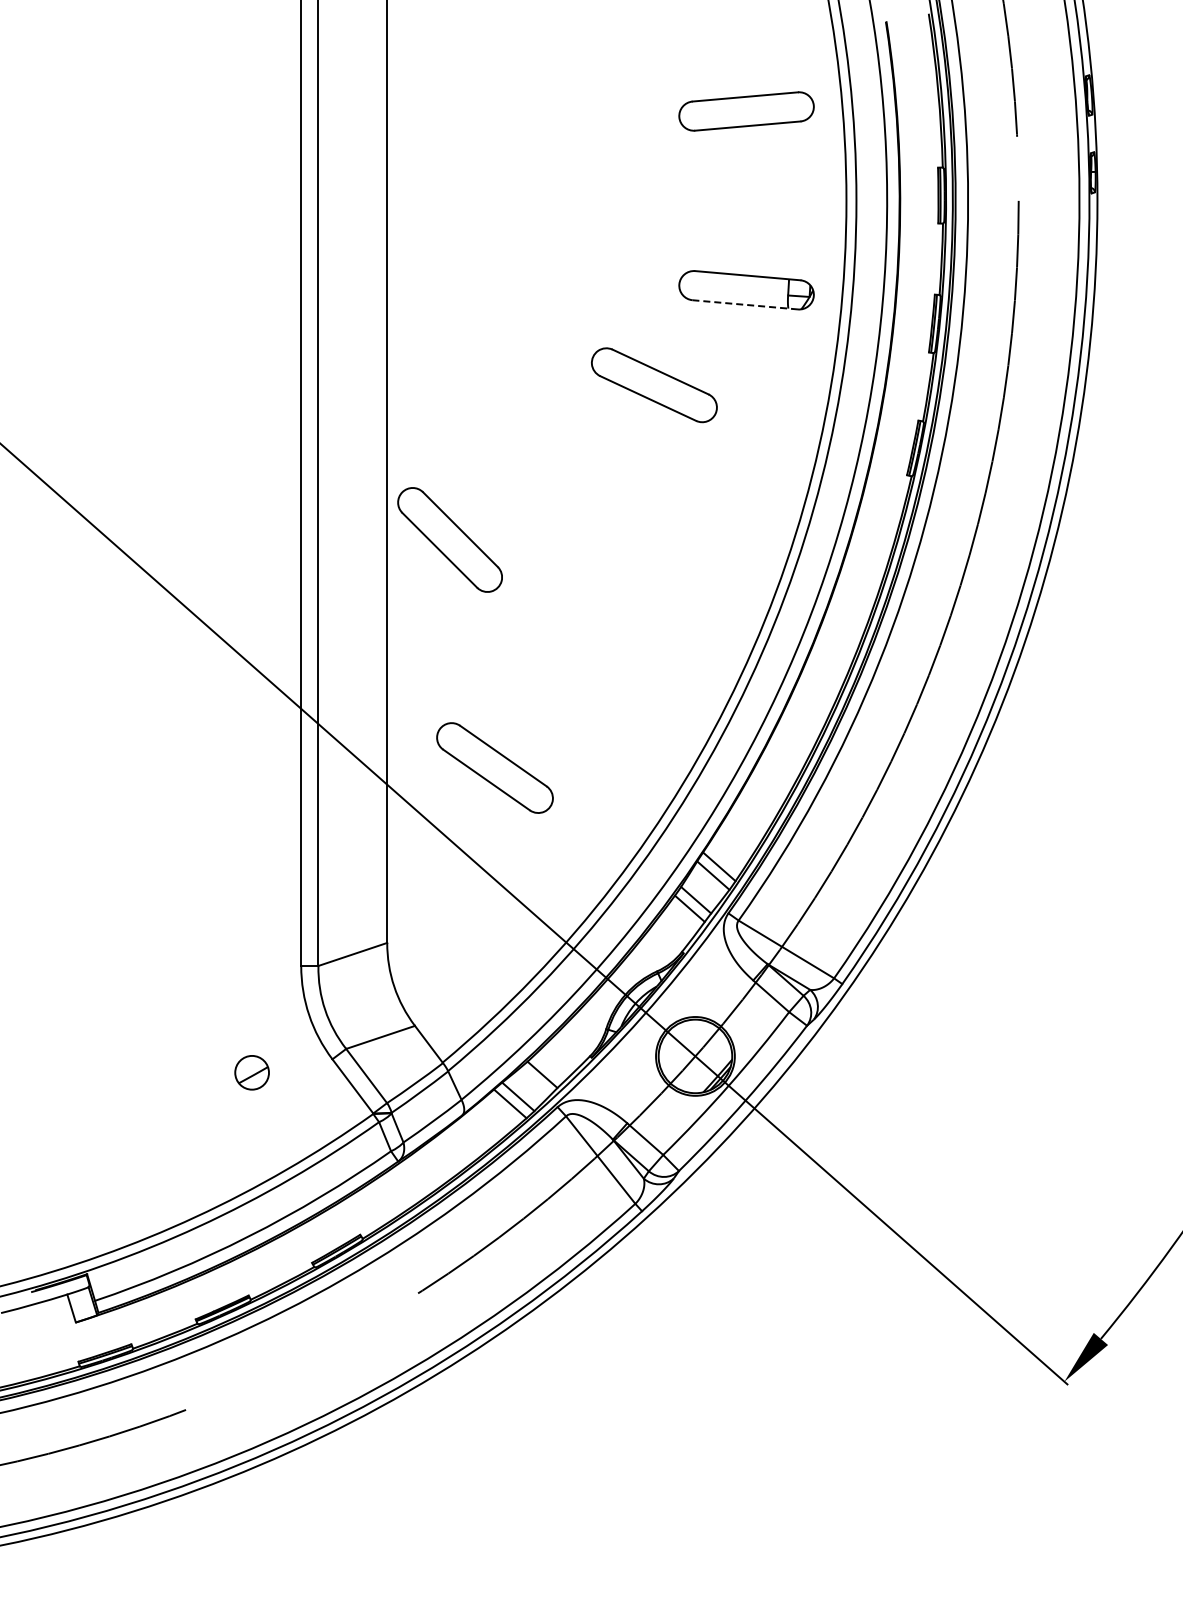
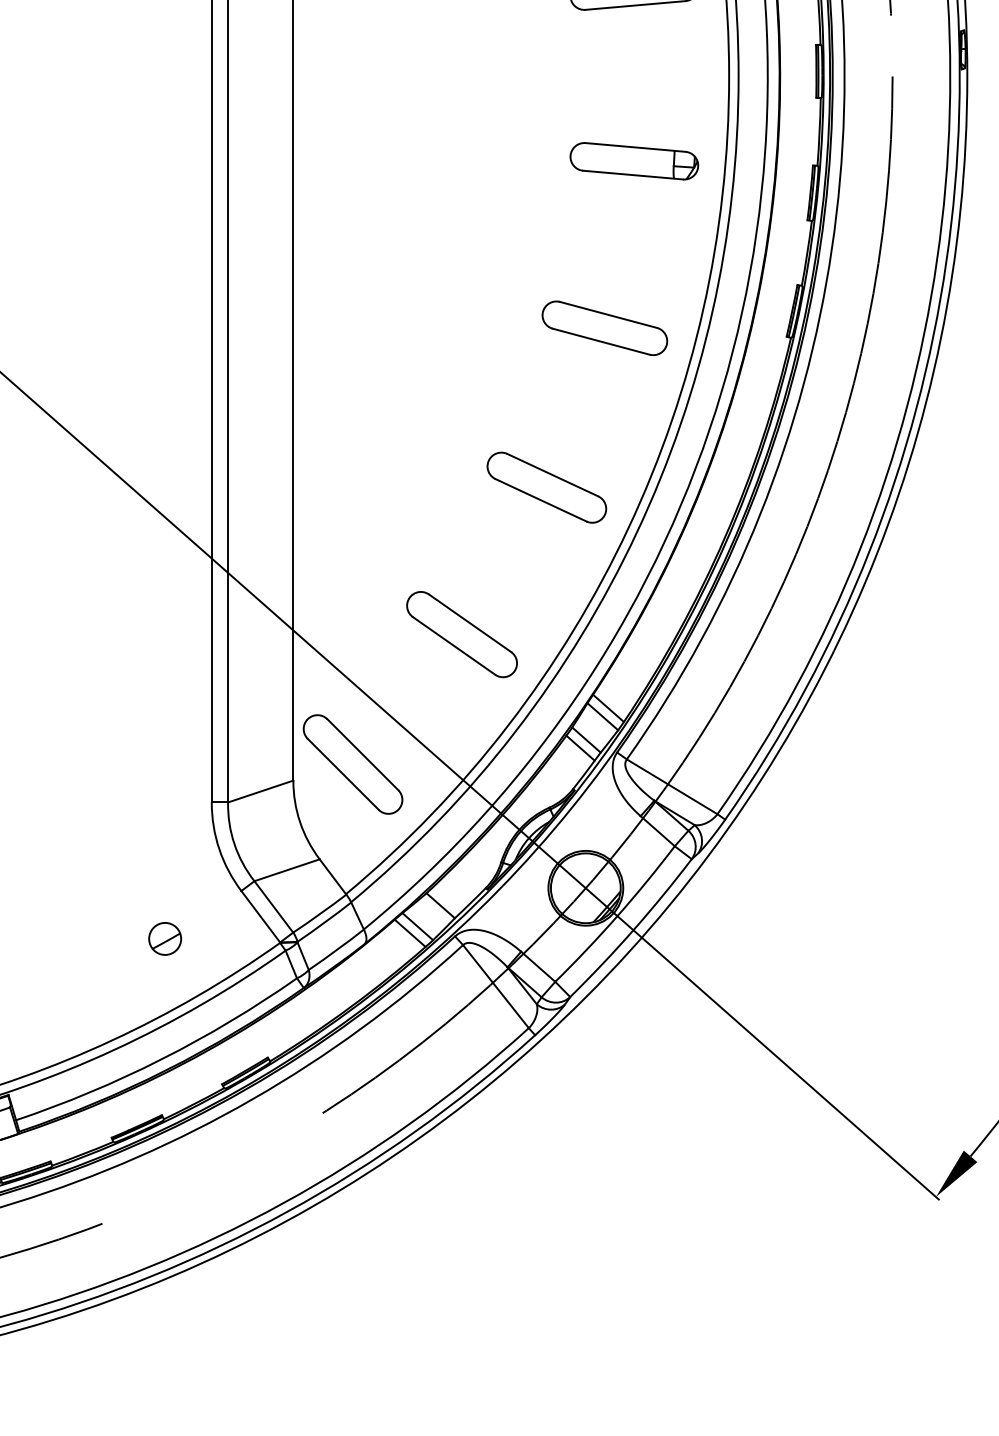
line: (745, 304) -> (633, 174), dashed -> solid
part: (654, 385) -> (546, 487), moved
part: (715, 466) -> (604, 328), added
part: (449, 539) -> (352, 764), moved
part: (494, 767) -> (461, 634), moved
part: (251, 1072) -> (164, 938), moved

